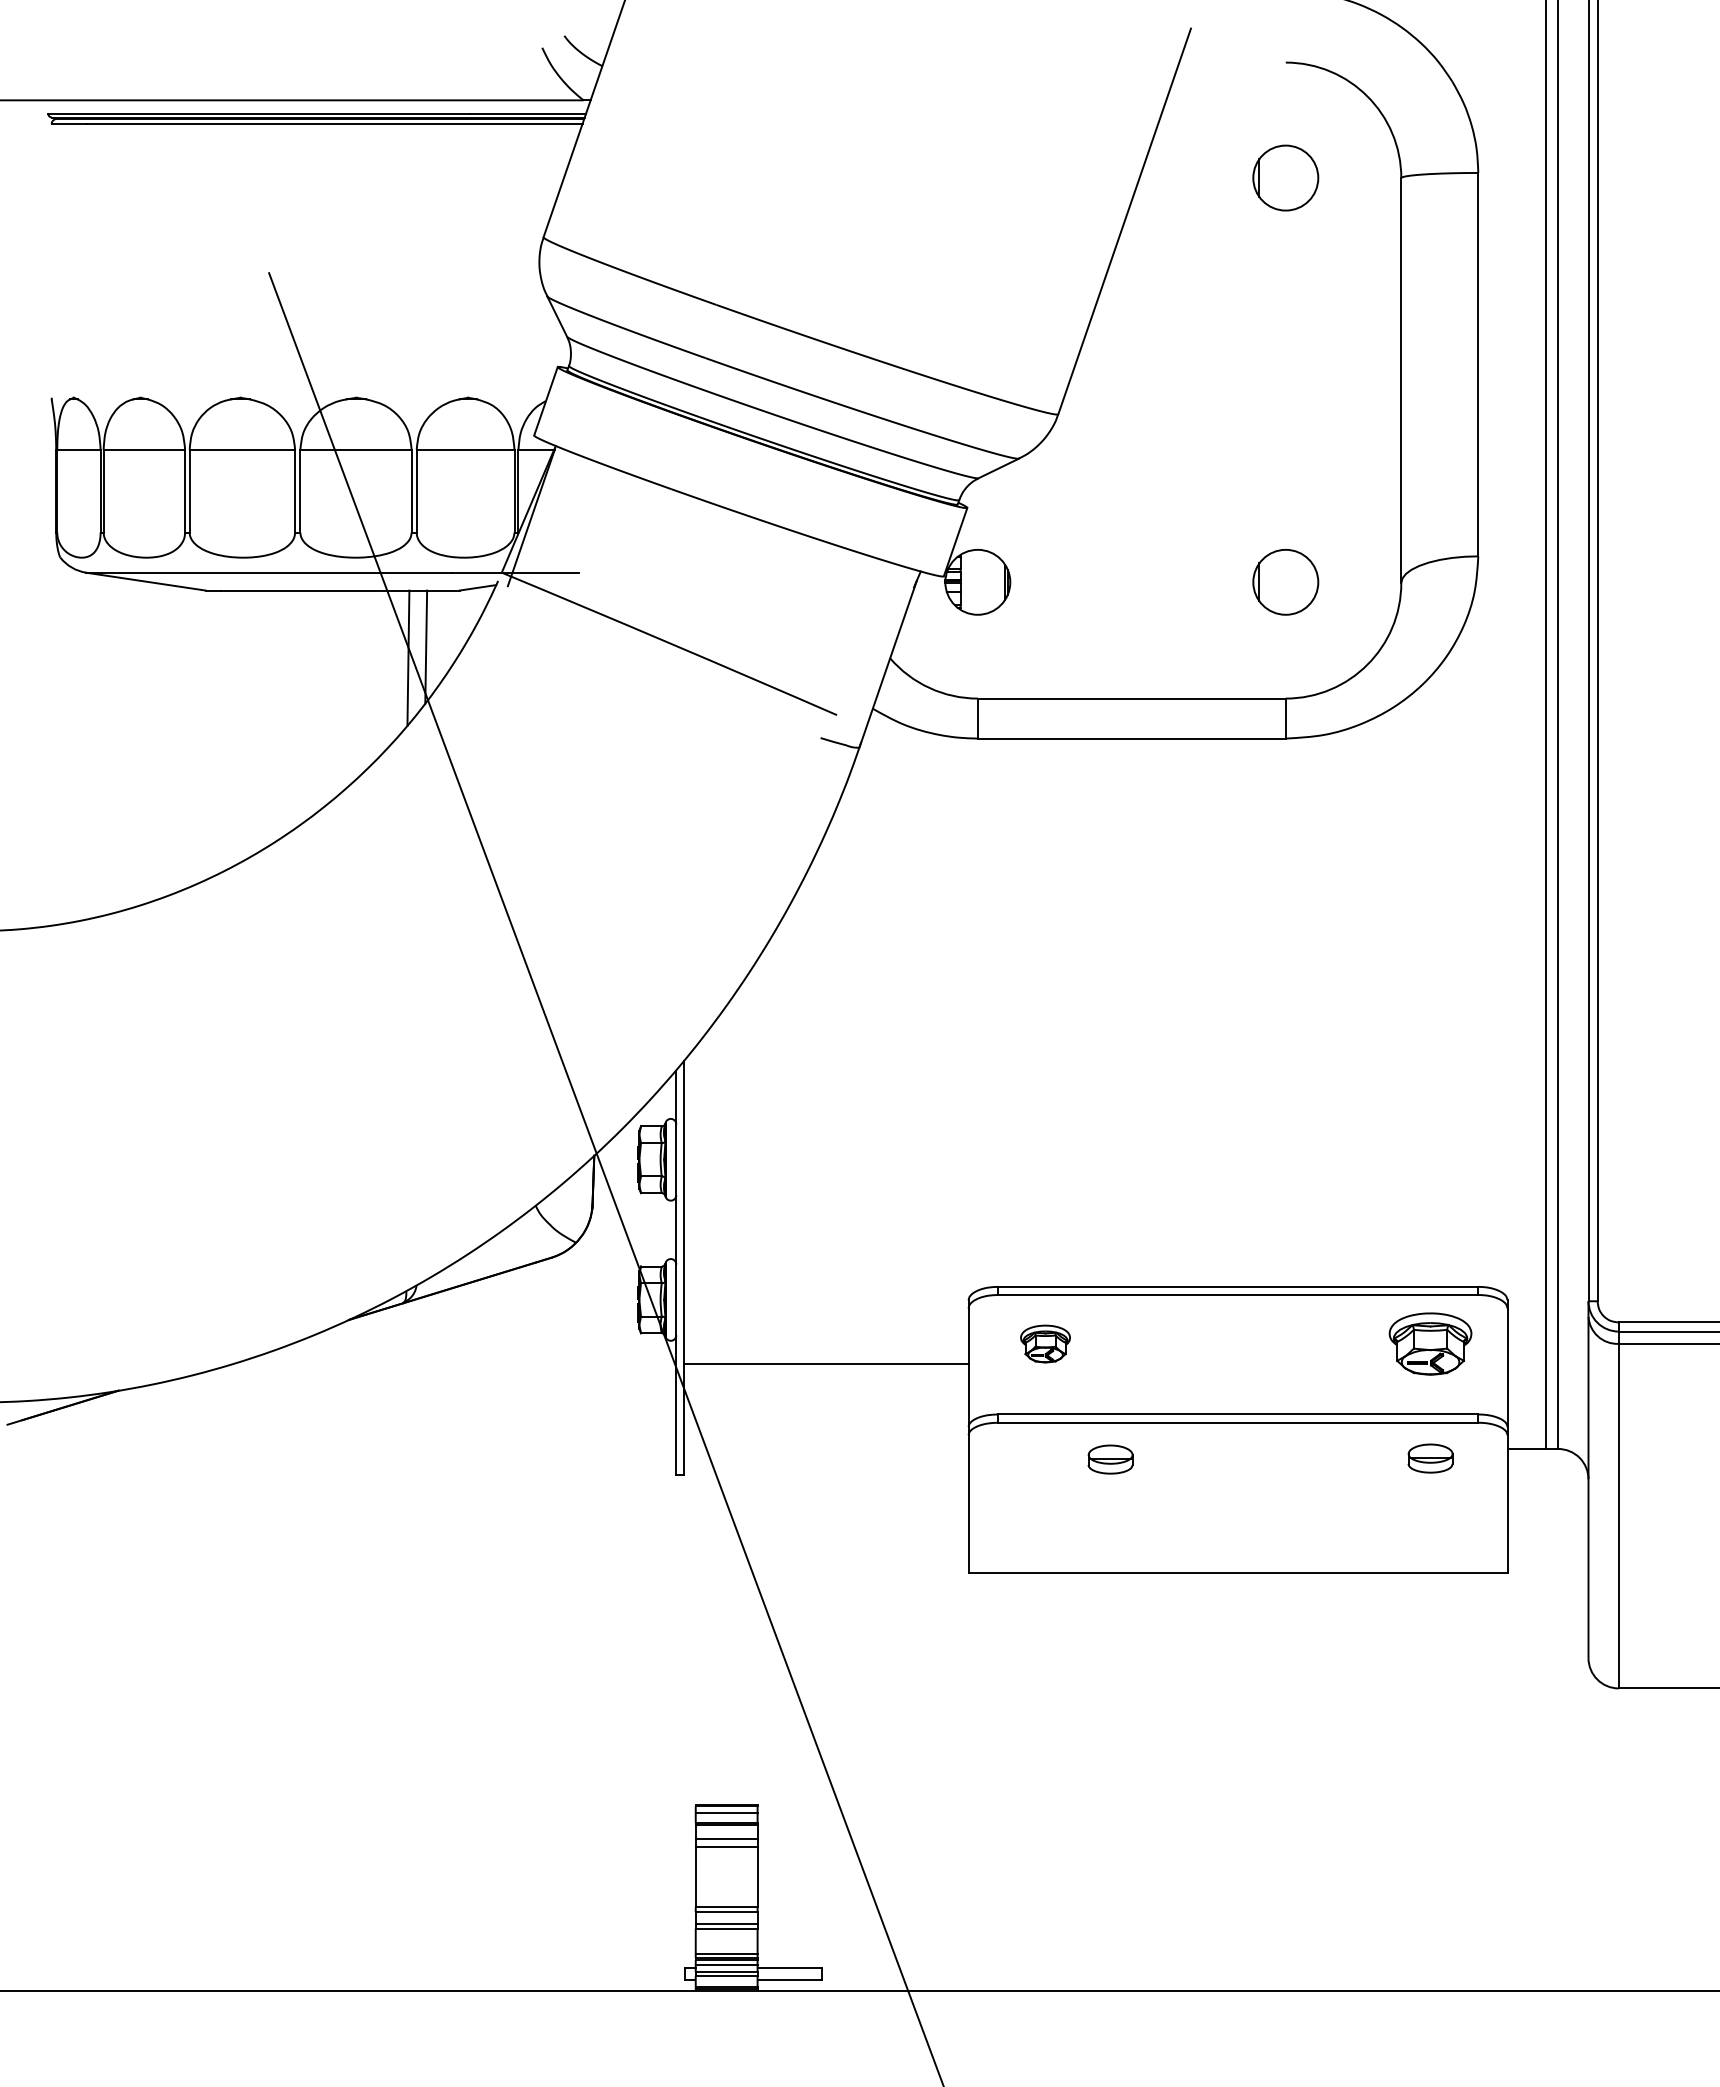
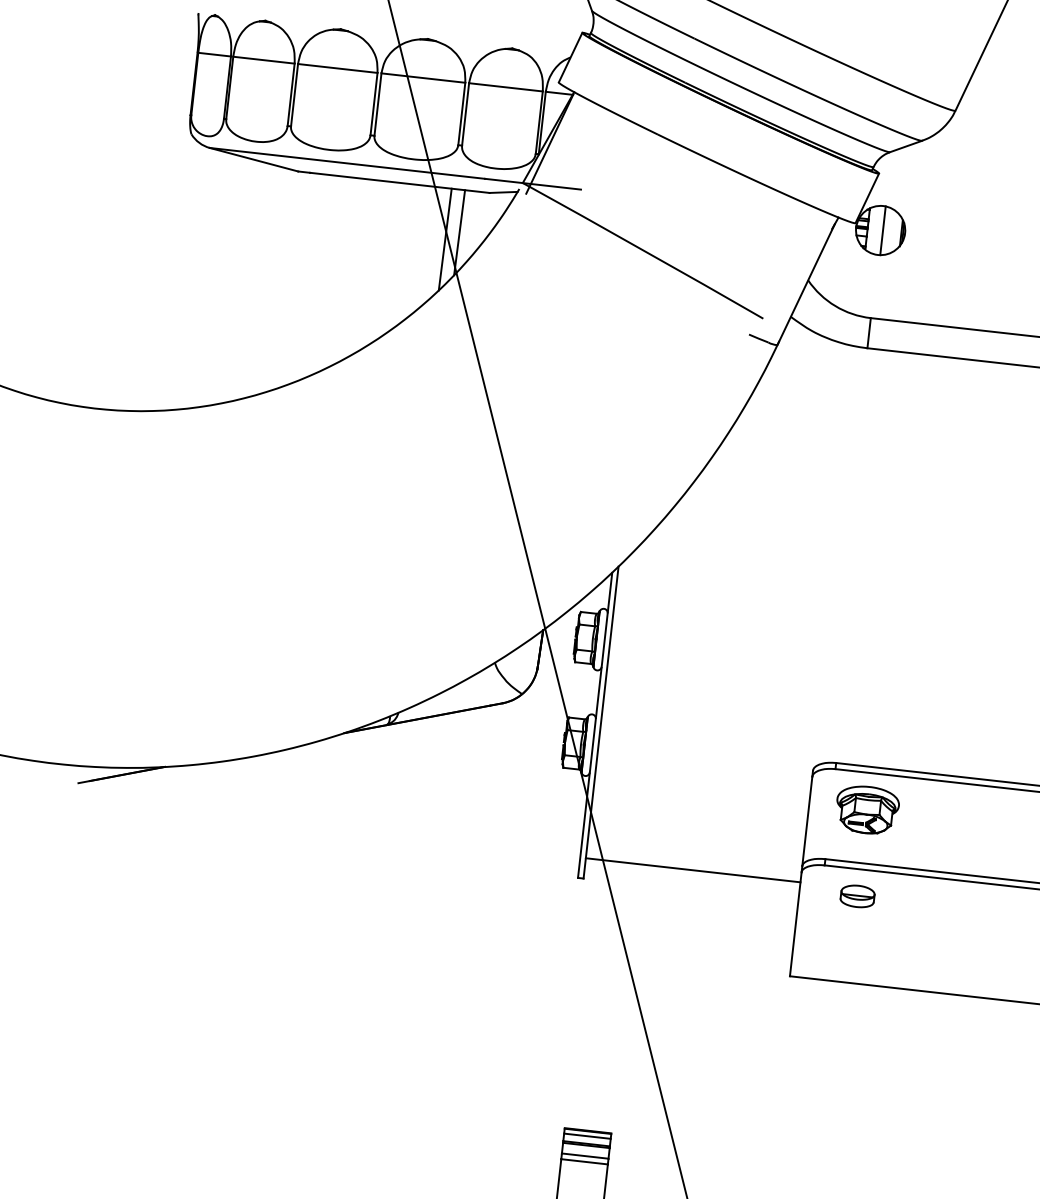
line: (980, 581) -> (882, 230), added
part: (1045, 1343) -> (867, 809), size x1.67
line: (825, 1363) -> (692, 870), moved
part: (1110, 1459) -> (857, 896), moved

